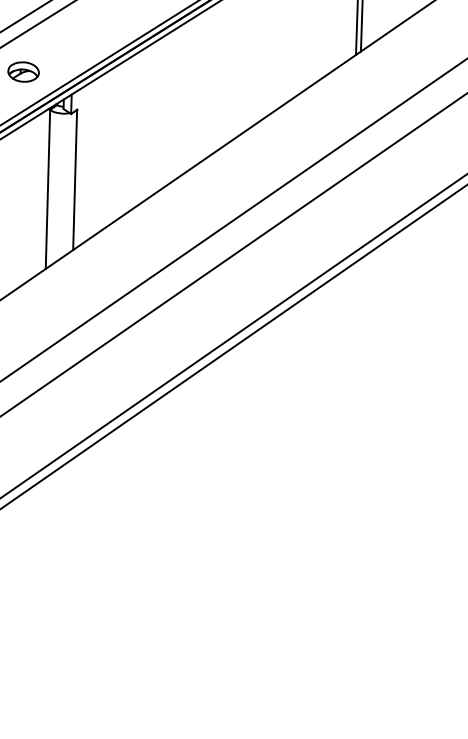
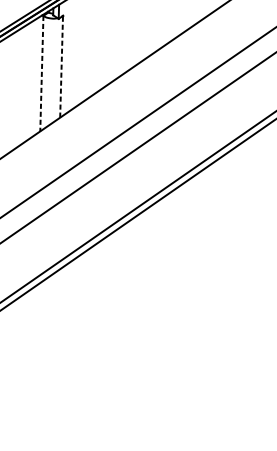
line: (75, 179) -> (61, 66), solid -> dashed
line: (47, 189) -> (41, 73), solid -> dashed

